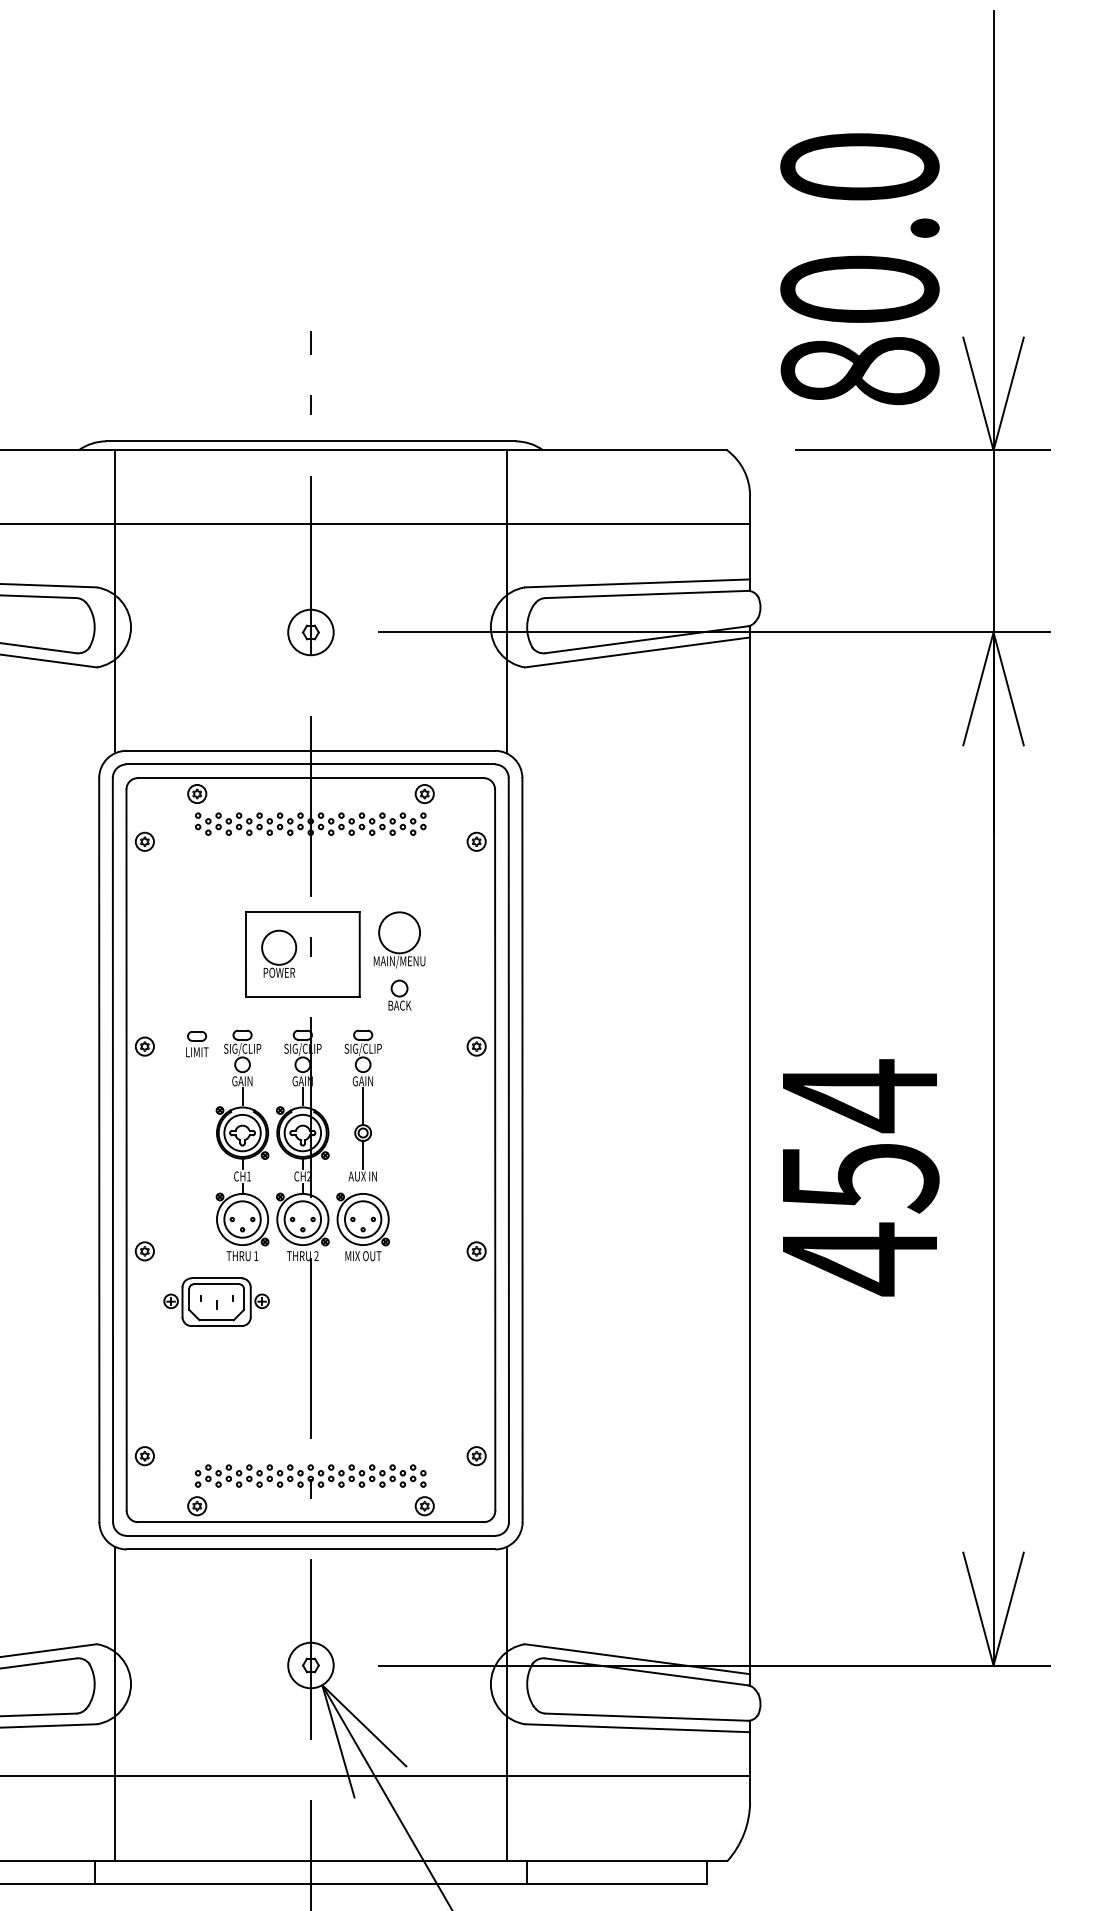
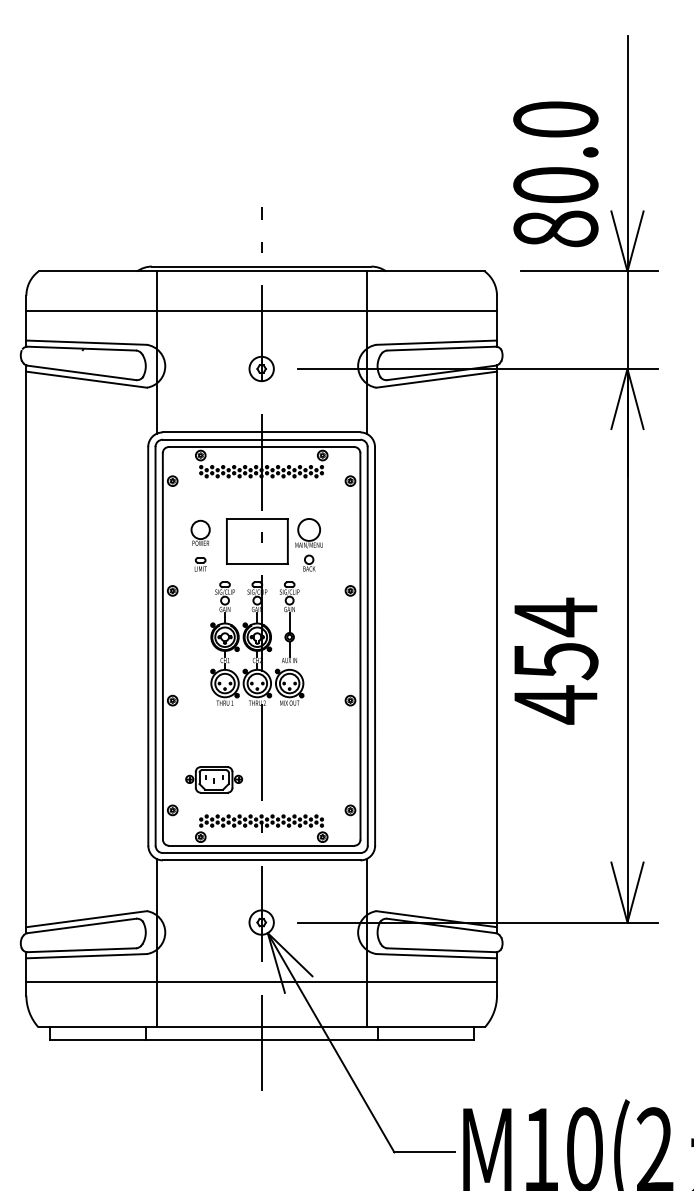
part: (278, 952) -> (200, 532), moved
part: (196, 1043) -> (200, 564), moved
part: (217, 1301) -> (214, 779), moved

